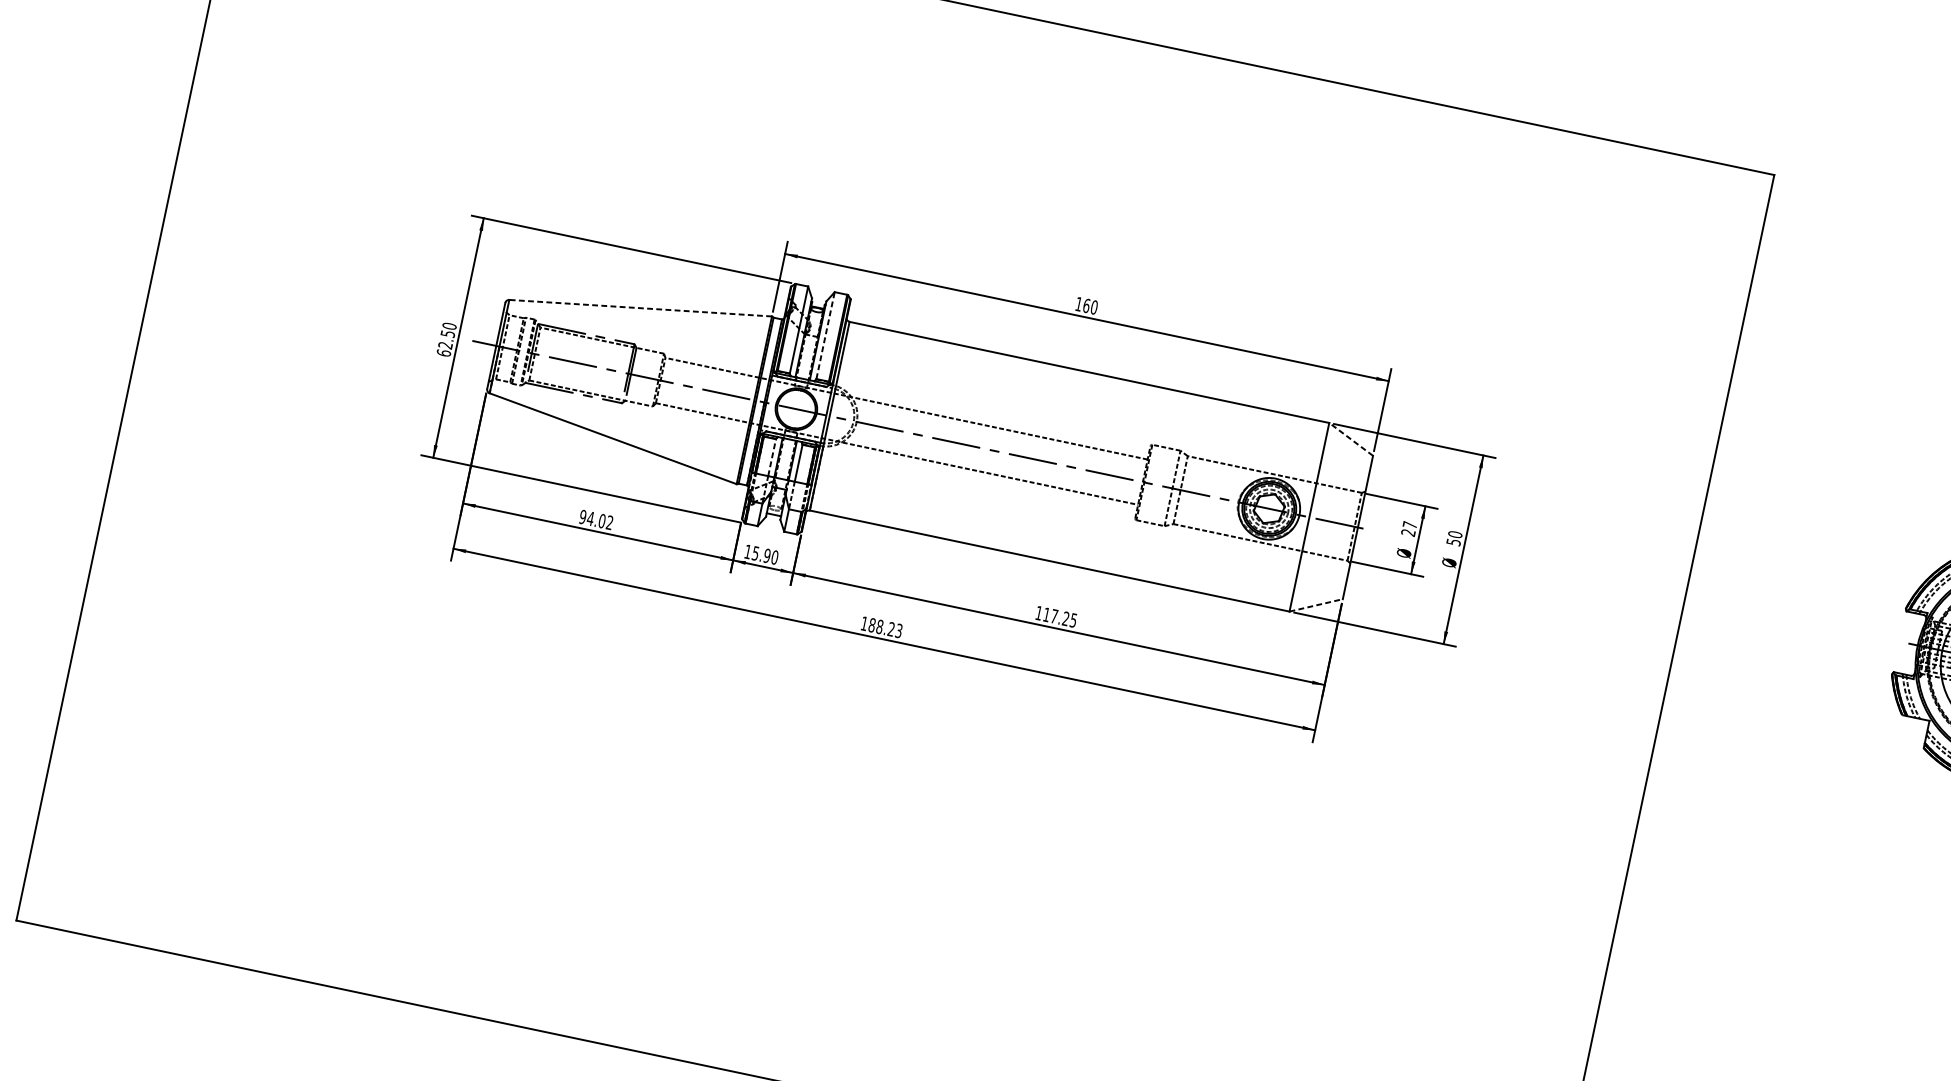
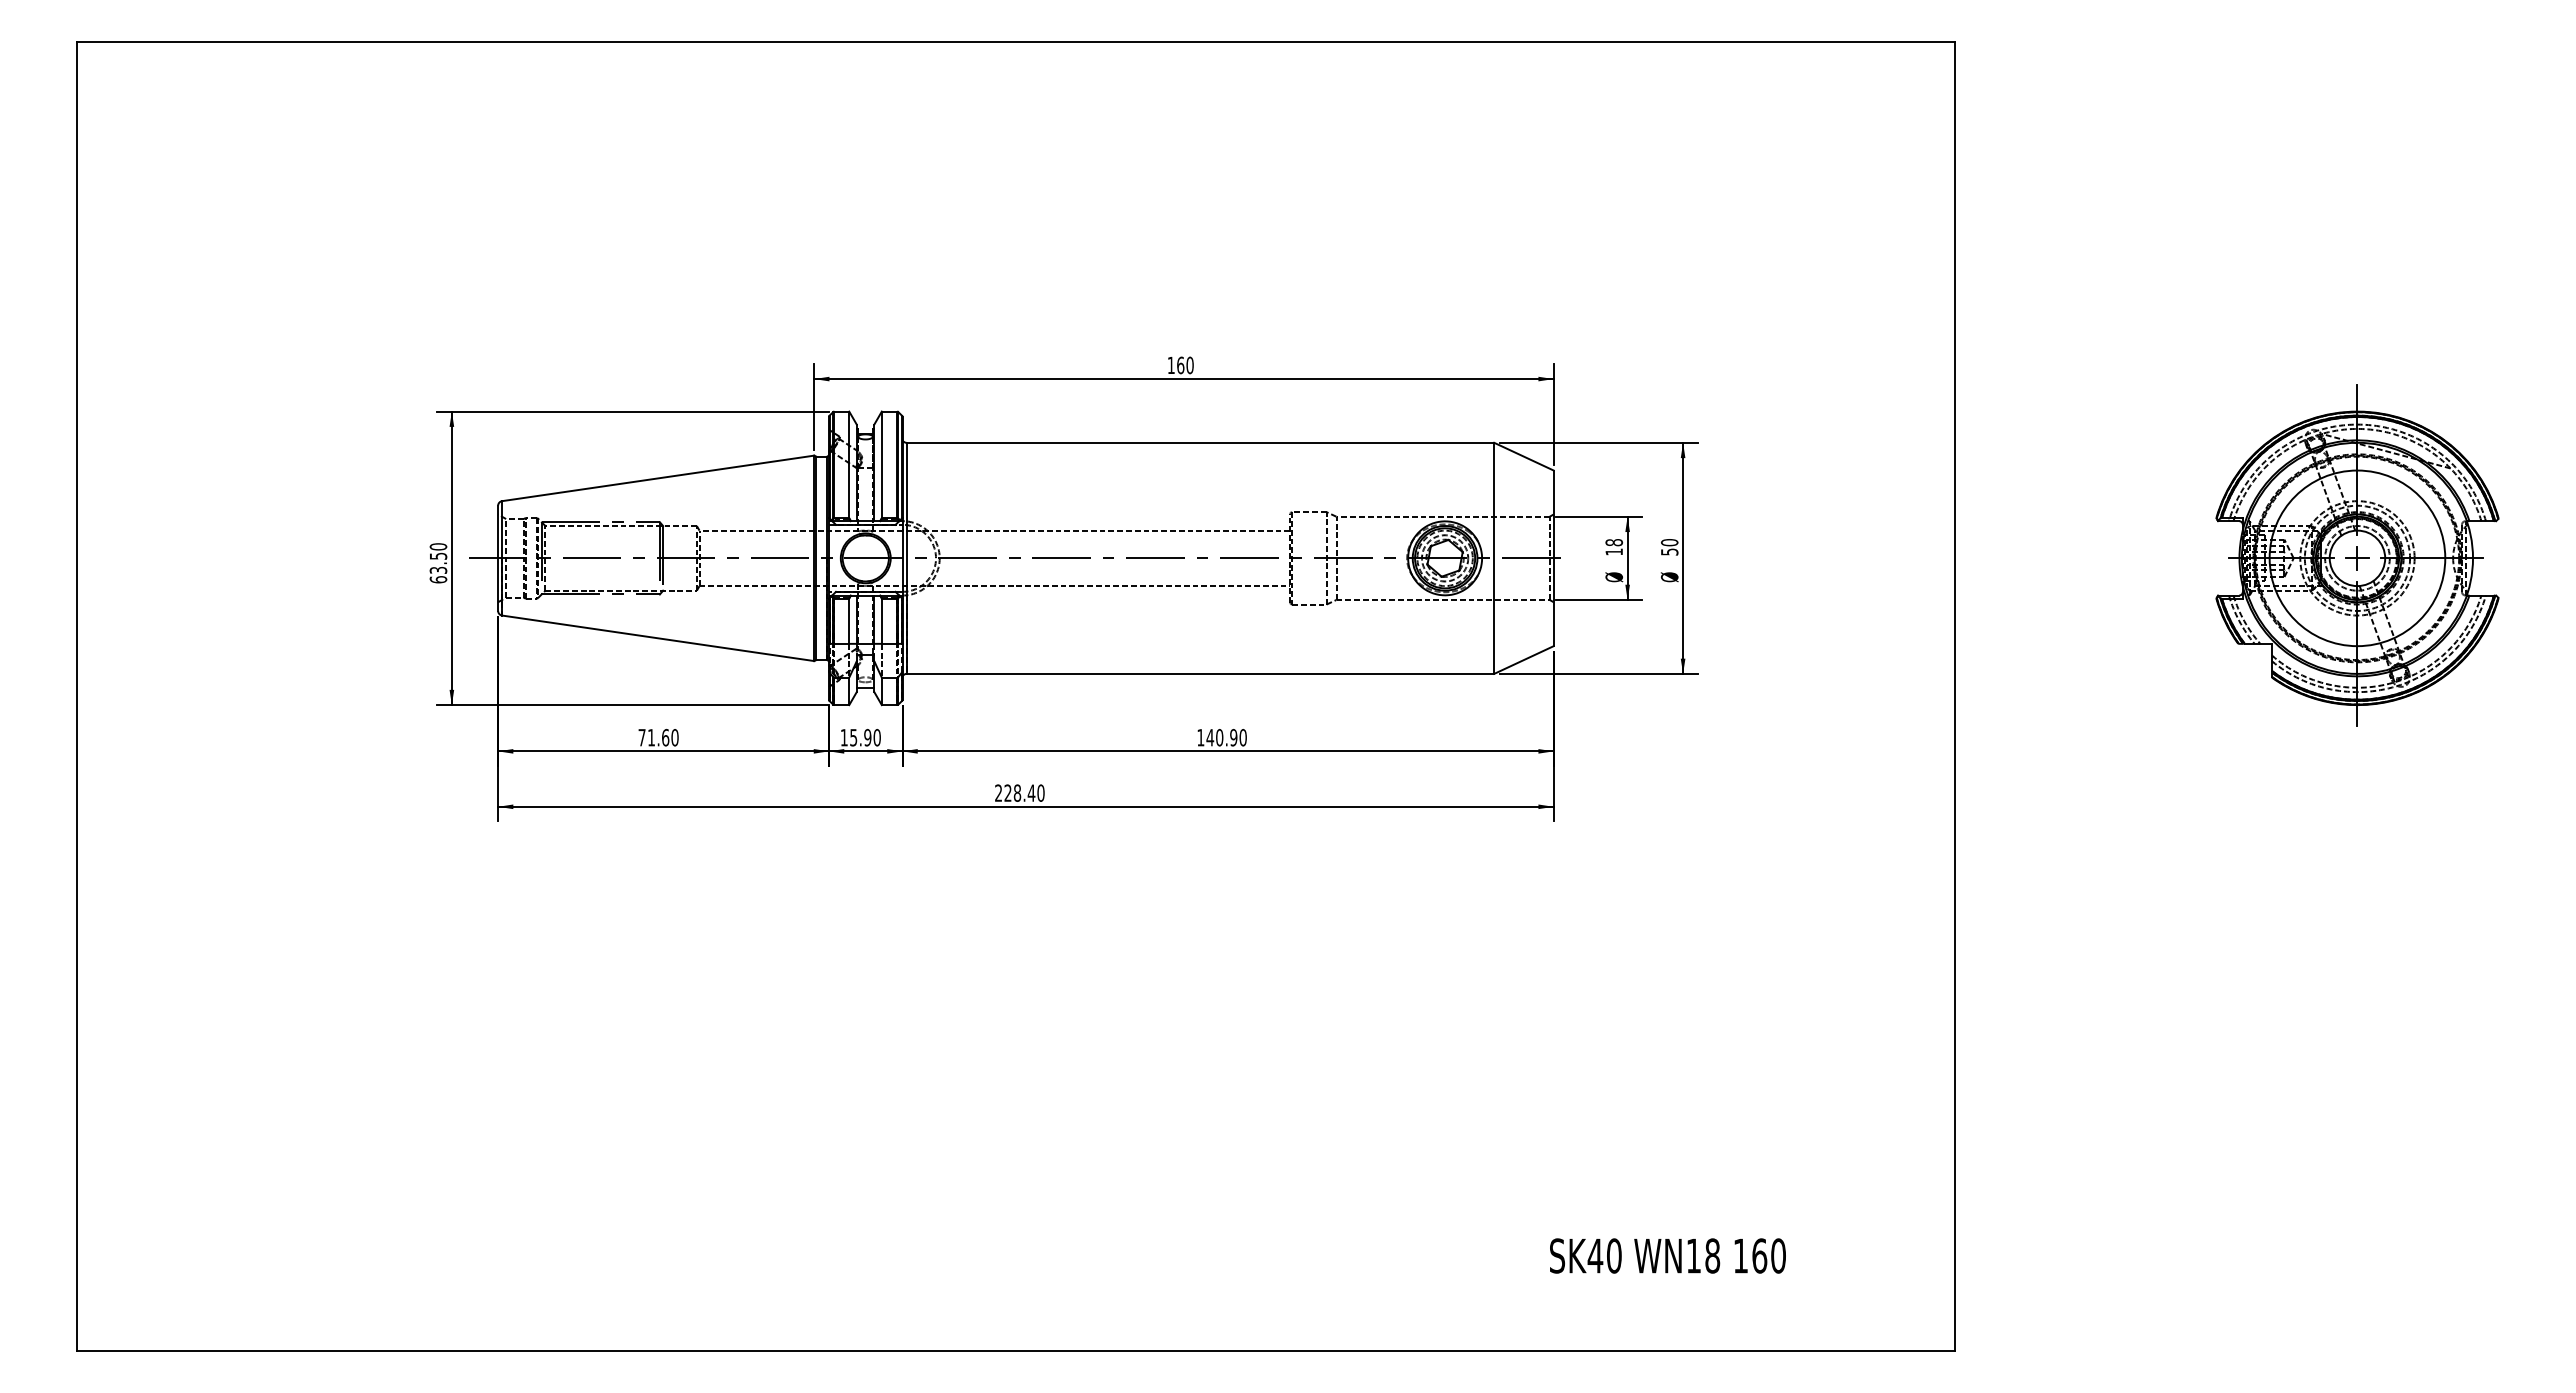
line: (640, 308) -> (658, 478), dashed -> solid
line: (825, 335) -> (881, 464), dashed -> solid
text: (445, 344) -> (438, 569), 62.50 -> 63.50
line: (1350, 439) -> (1523, 456), dashed -> solid
line: (772, 457) -> (849, 621), dashed -> solid
text: (596, 519) -> (658, 737), 94.02 -> 71.60
text: (1409, 529) -> (1614, 547), 27 -> 18
line: (1315, 605) -> (1523, 660), dashed -> solid
text: (1060, 617) -> (1226, 737), 117.25 -> 140.90
text: (881, 626) -> (1019, 792), 188.23 -> 228.40

